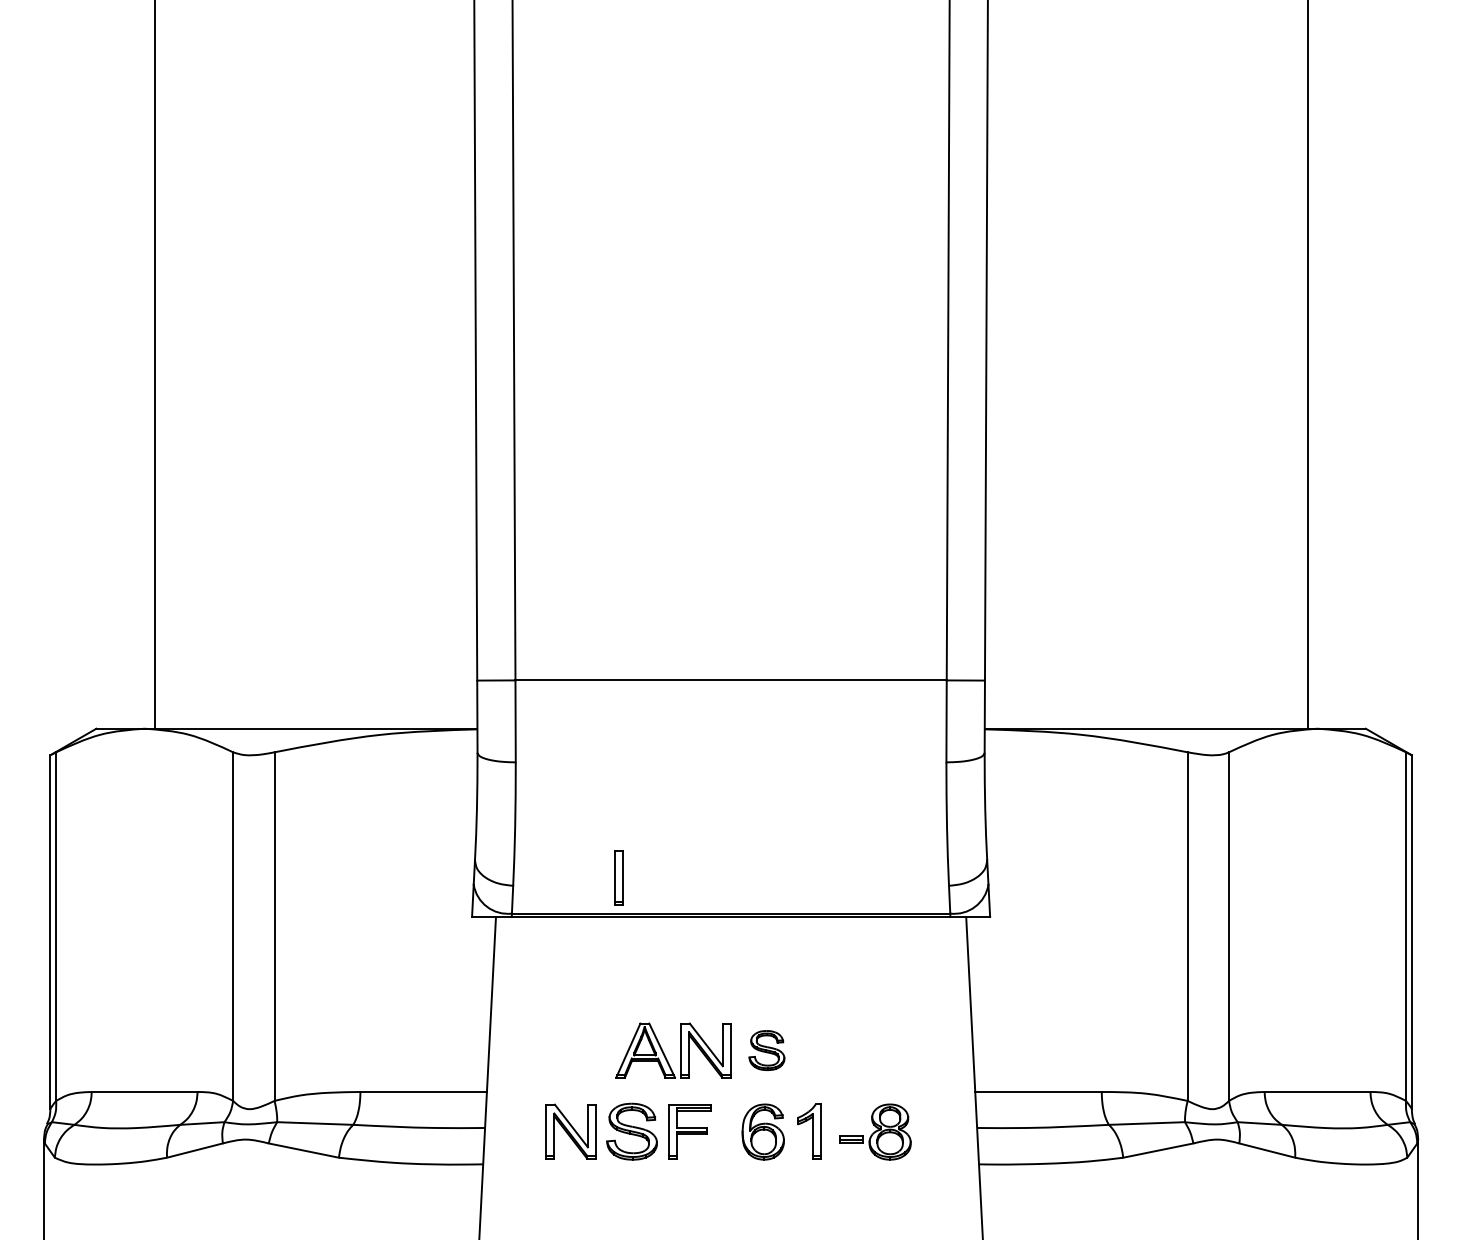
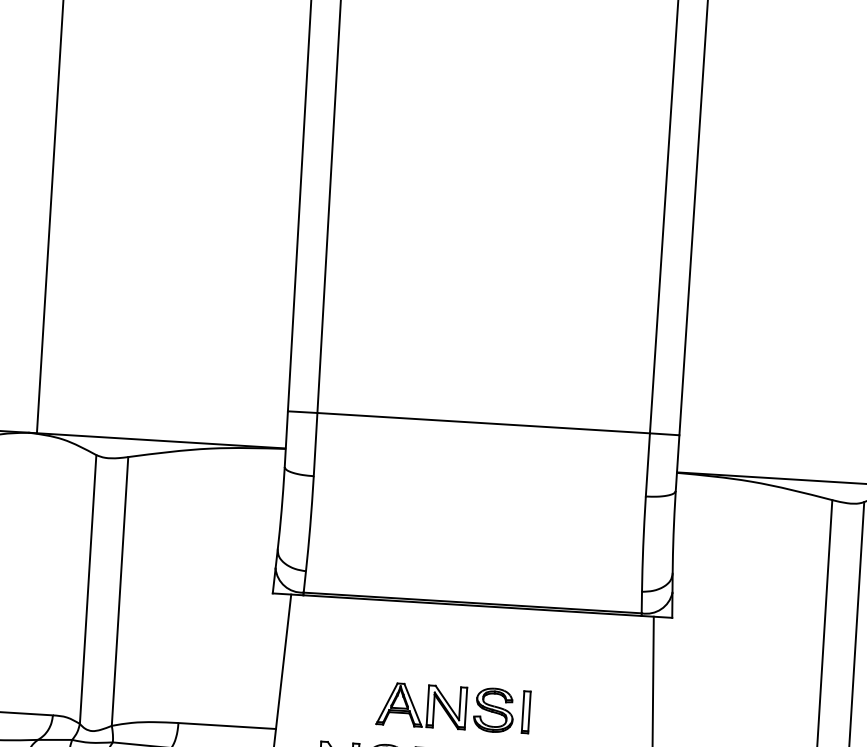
part: (618, 877) -> (525, 712), moved
part: (766, 1050) -> (493, 710), size x1.43

